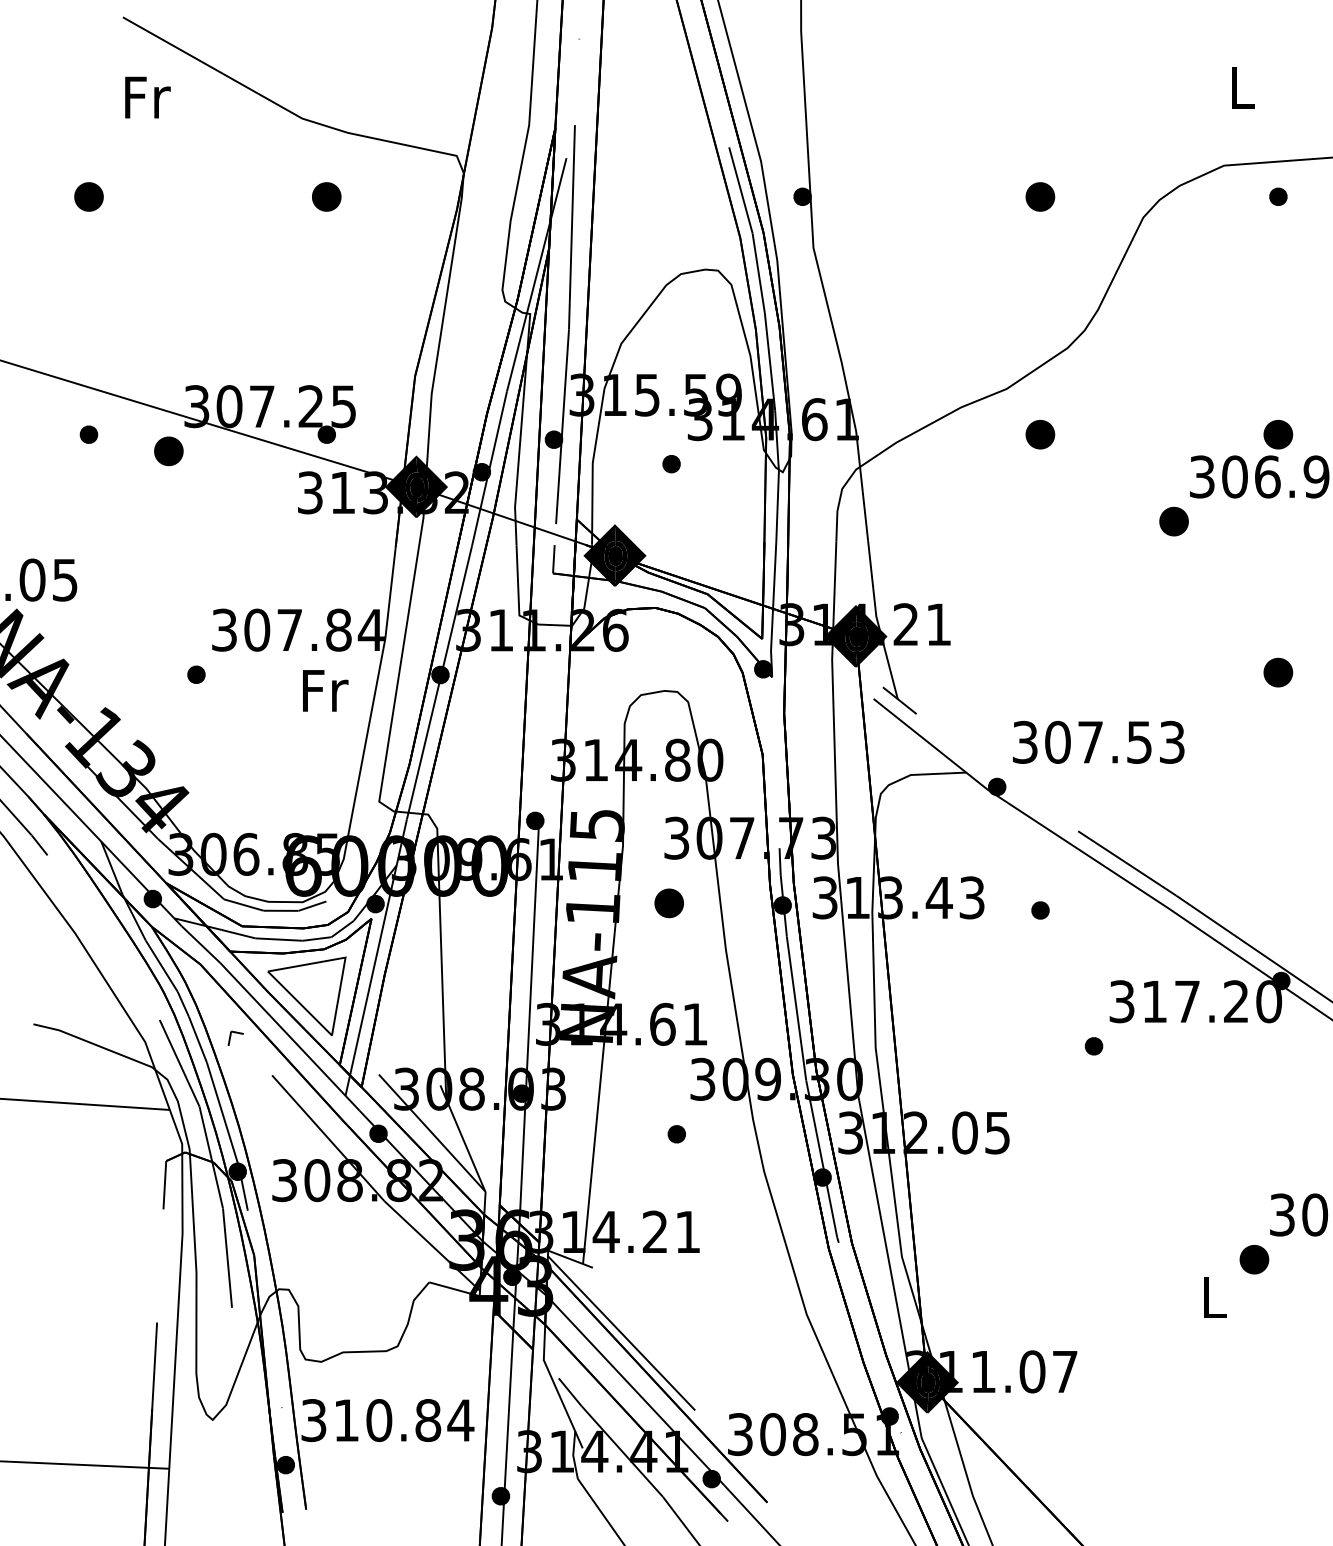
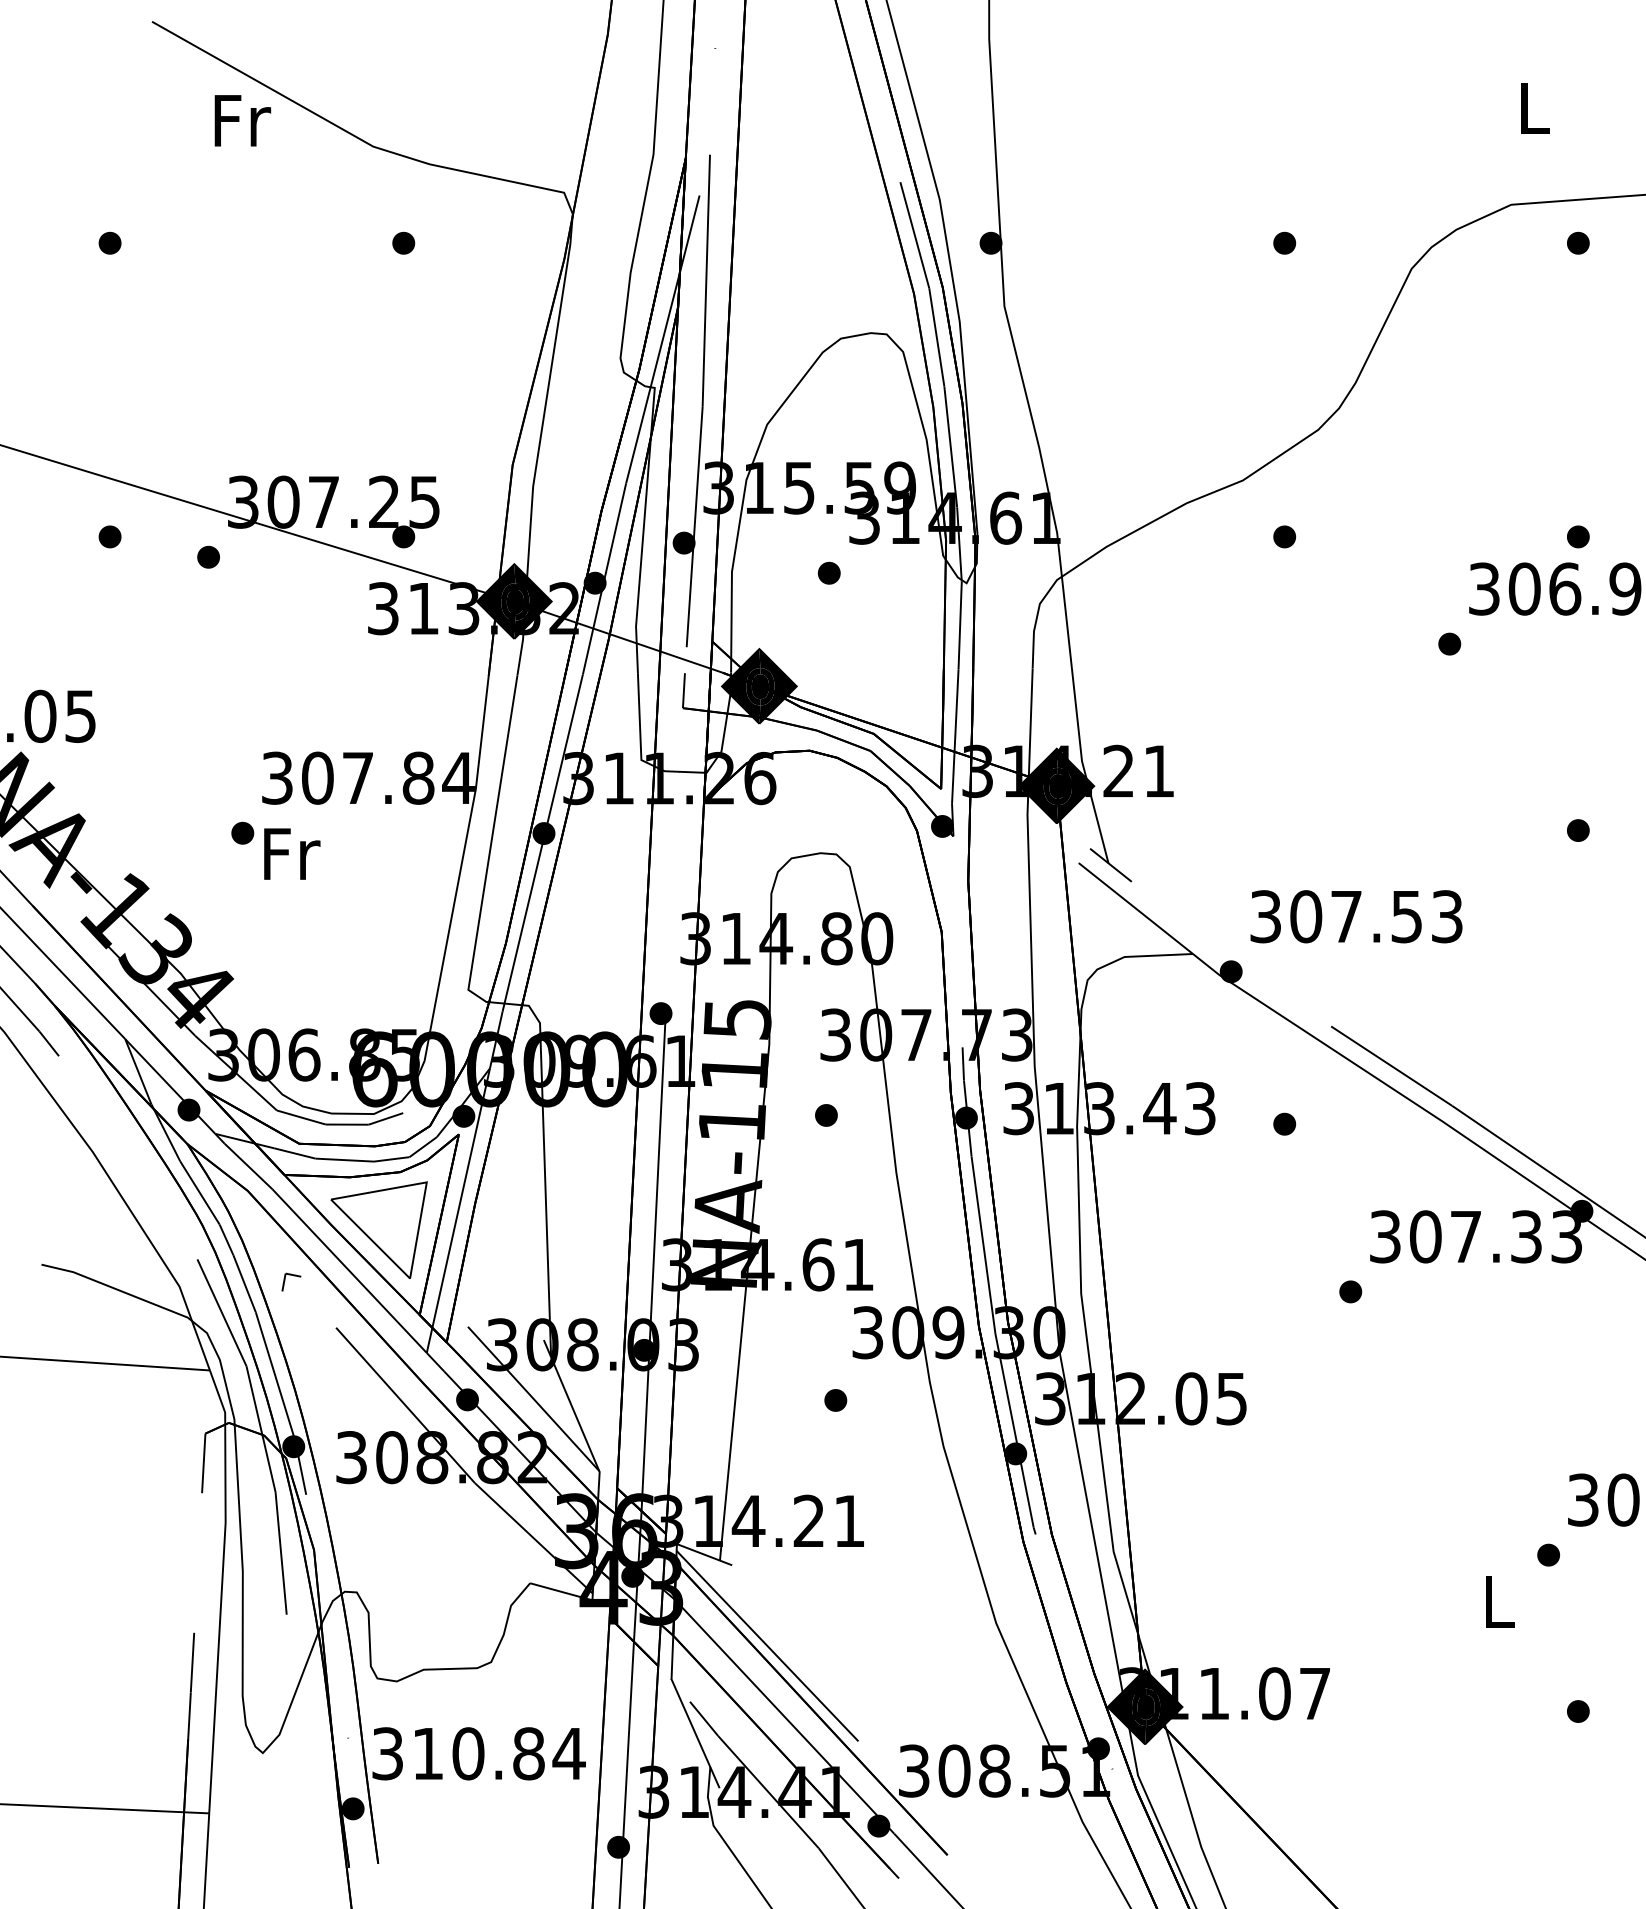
text: (147, 97) -> (242, 120), moved
part: (88, 196) -> (109, 242), size x0.62
part: (326, 196) -> (403, 242), size x0.62
part: (1040, 196) -> (1284, 242), size x0.62
part: (1040, 434) -> (1284, 536), size x0.62
part: (1278, 434) -> (1578, 536), size x0.62
part: (168, 450) -> (208, 556), size x0.62
part: (1174, 521) -> (1449, 643), size x0.62
part: (1278, 672) -> (1578, 830), size x0.62
text: (325, 690) -> (292, 853), moved
part: (669, 903) -> (826, 1115), size x0.62
text: (1211, 1001) -> (1495, 1236), 317.20 -> 307.33
part: (1254, 1259) -> (1548, 1554), size x0.62
part: (1278, 1386) -> (1578, 1711), added

